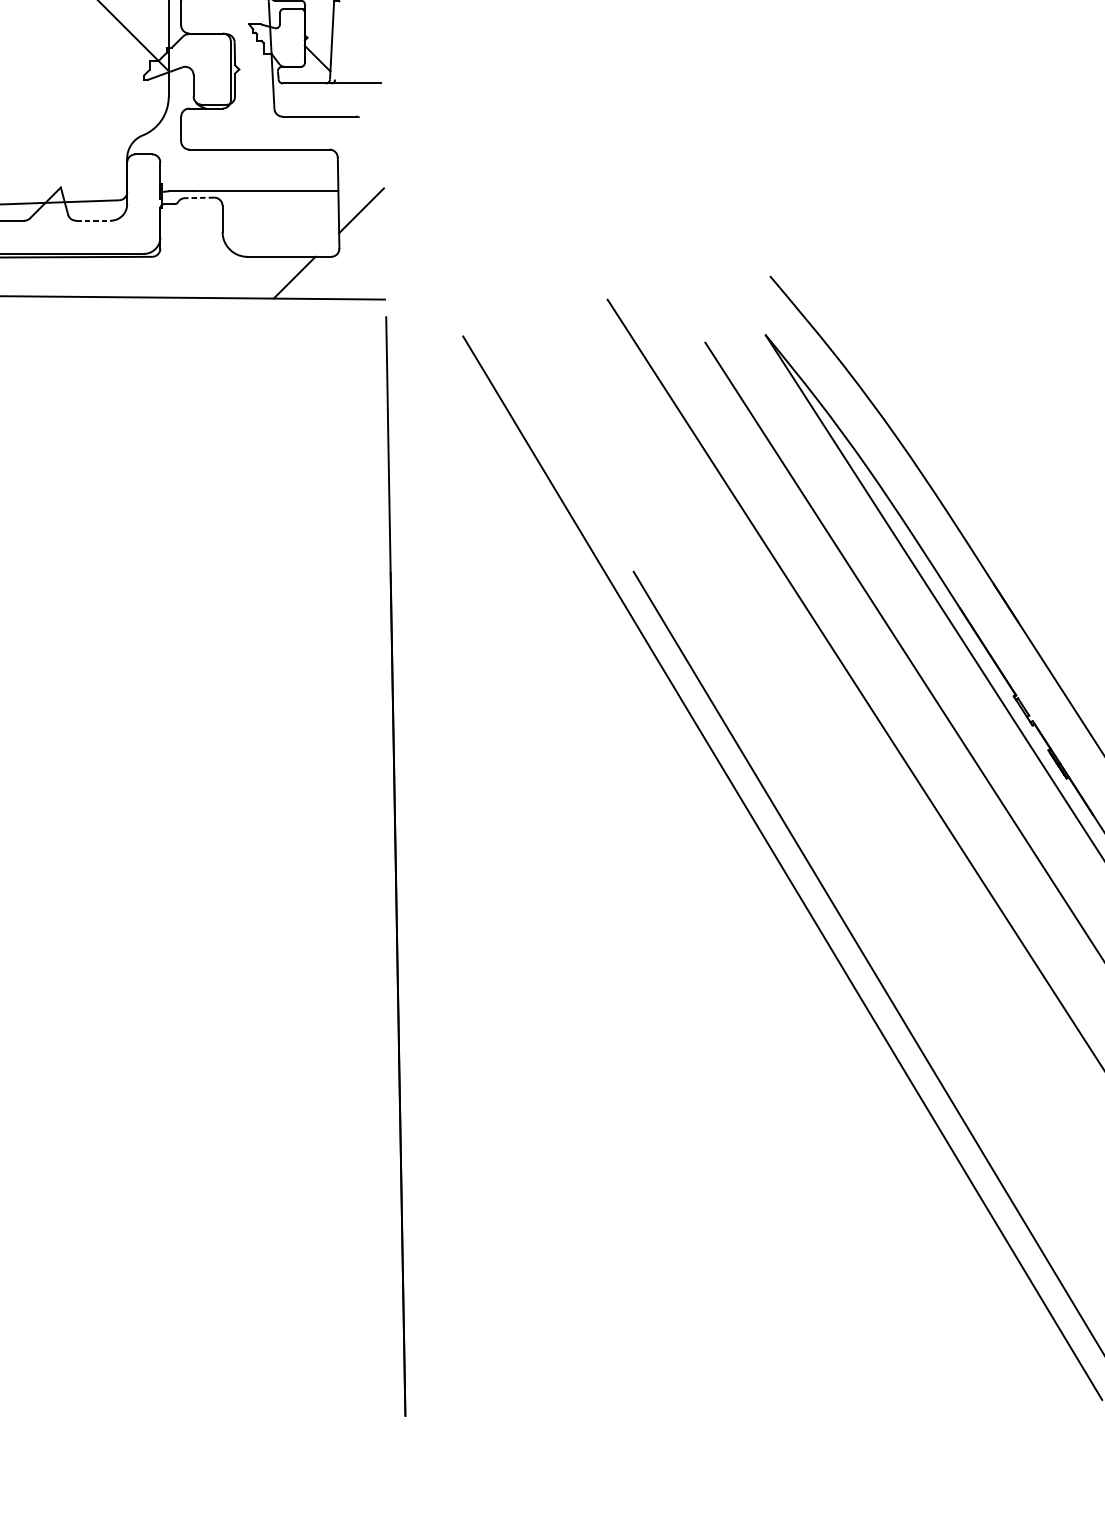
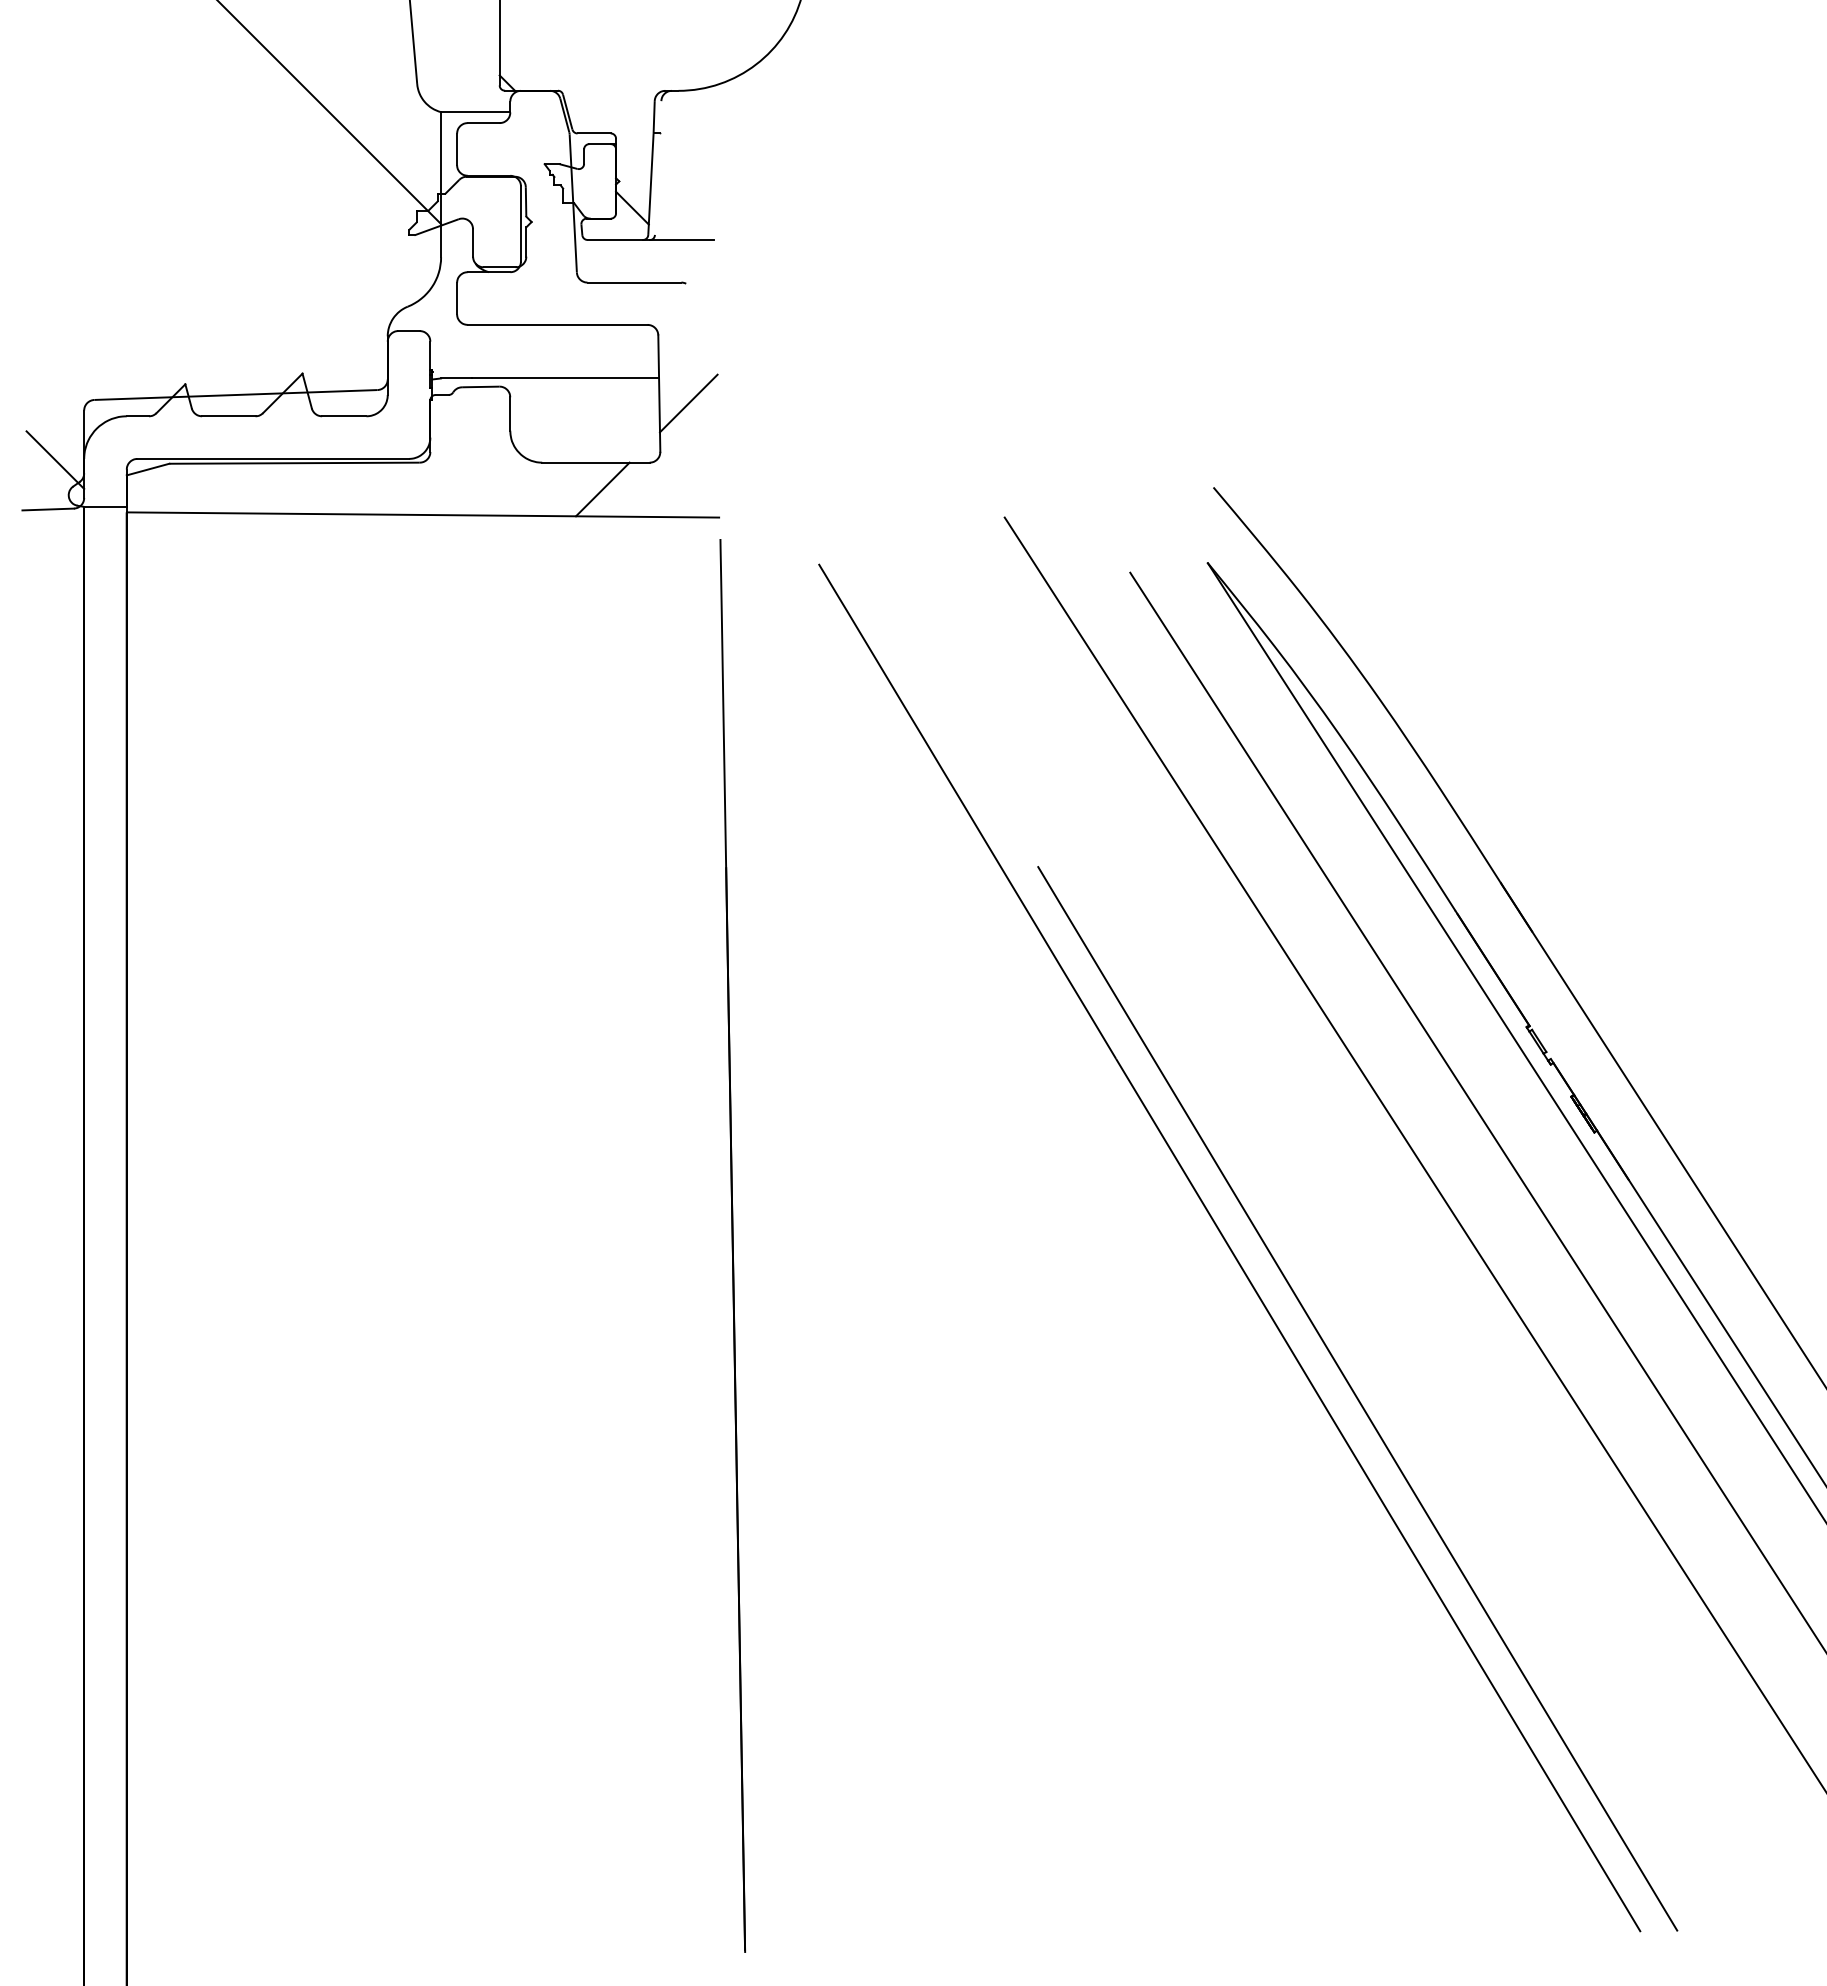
line: (198, 198) -> (479, 387), dashed -> solid
line: (93, 220) -> (344, 416), dashed -> solid

